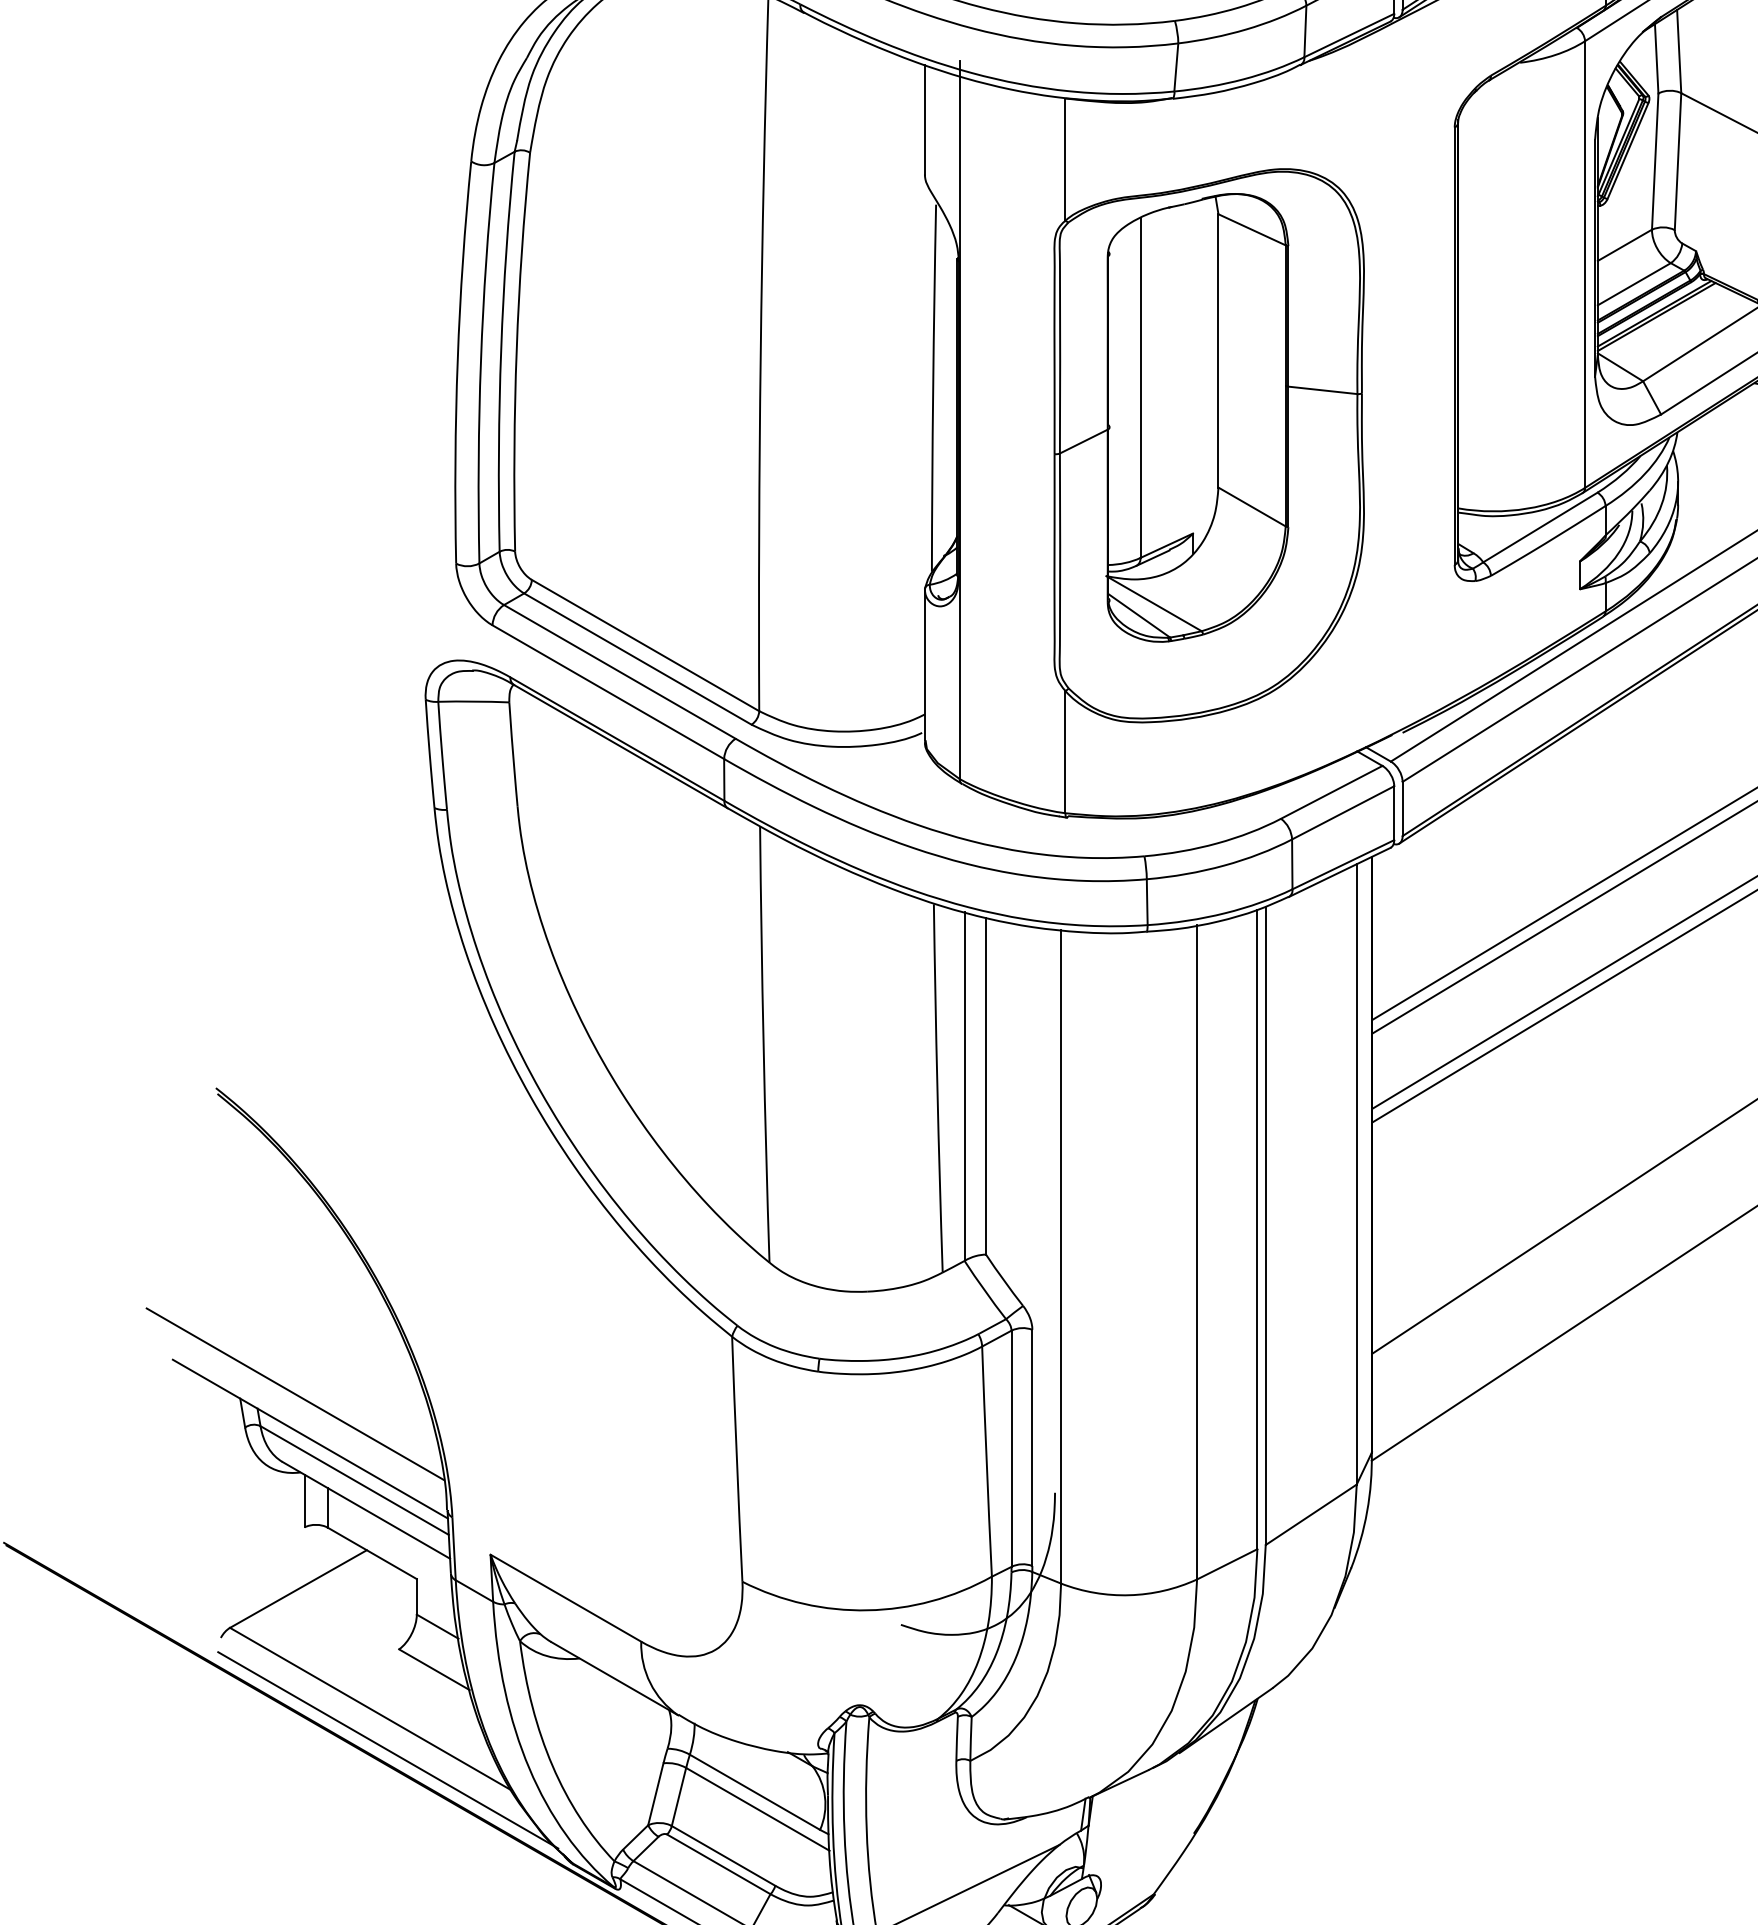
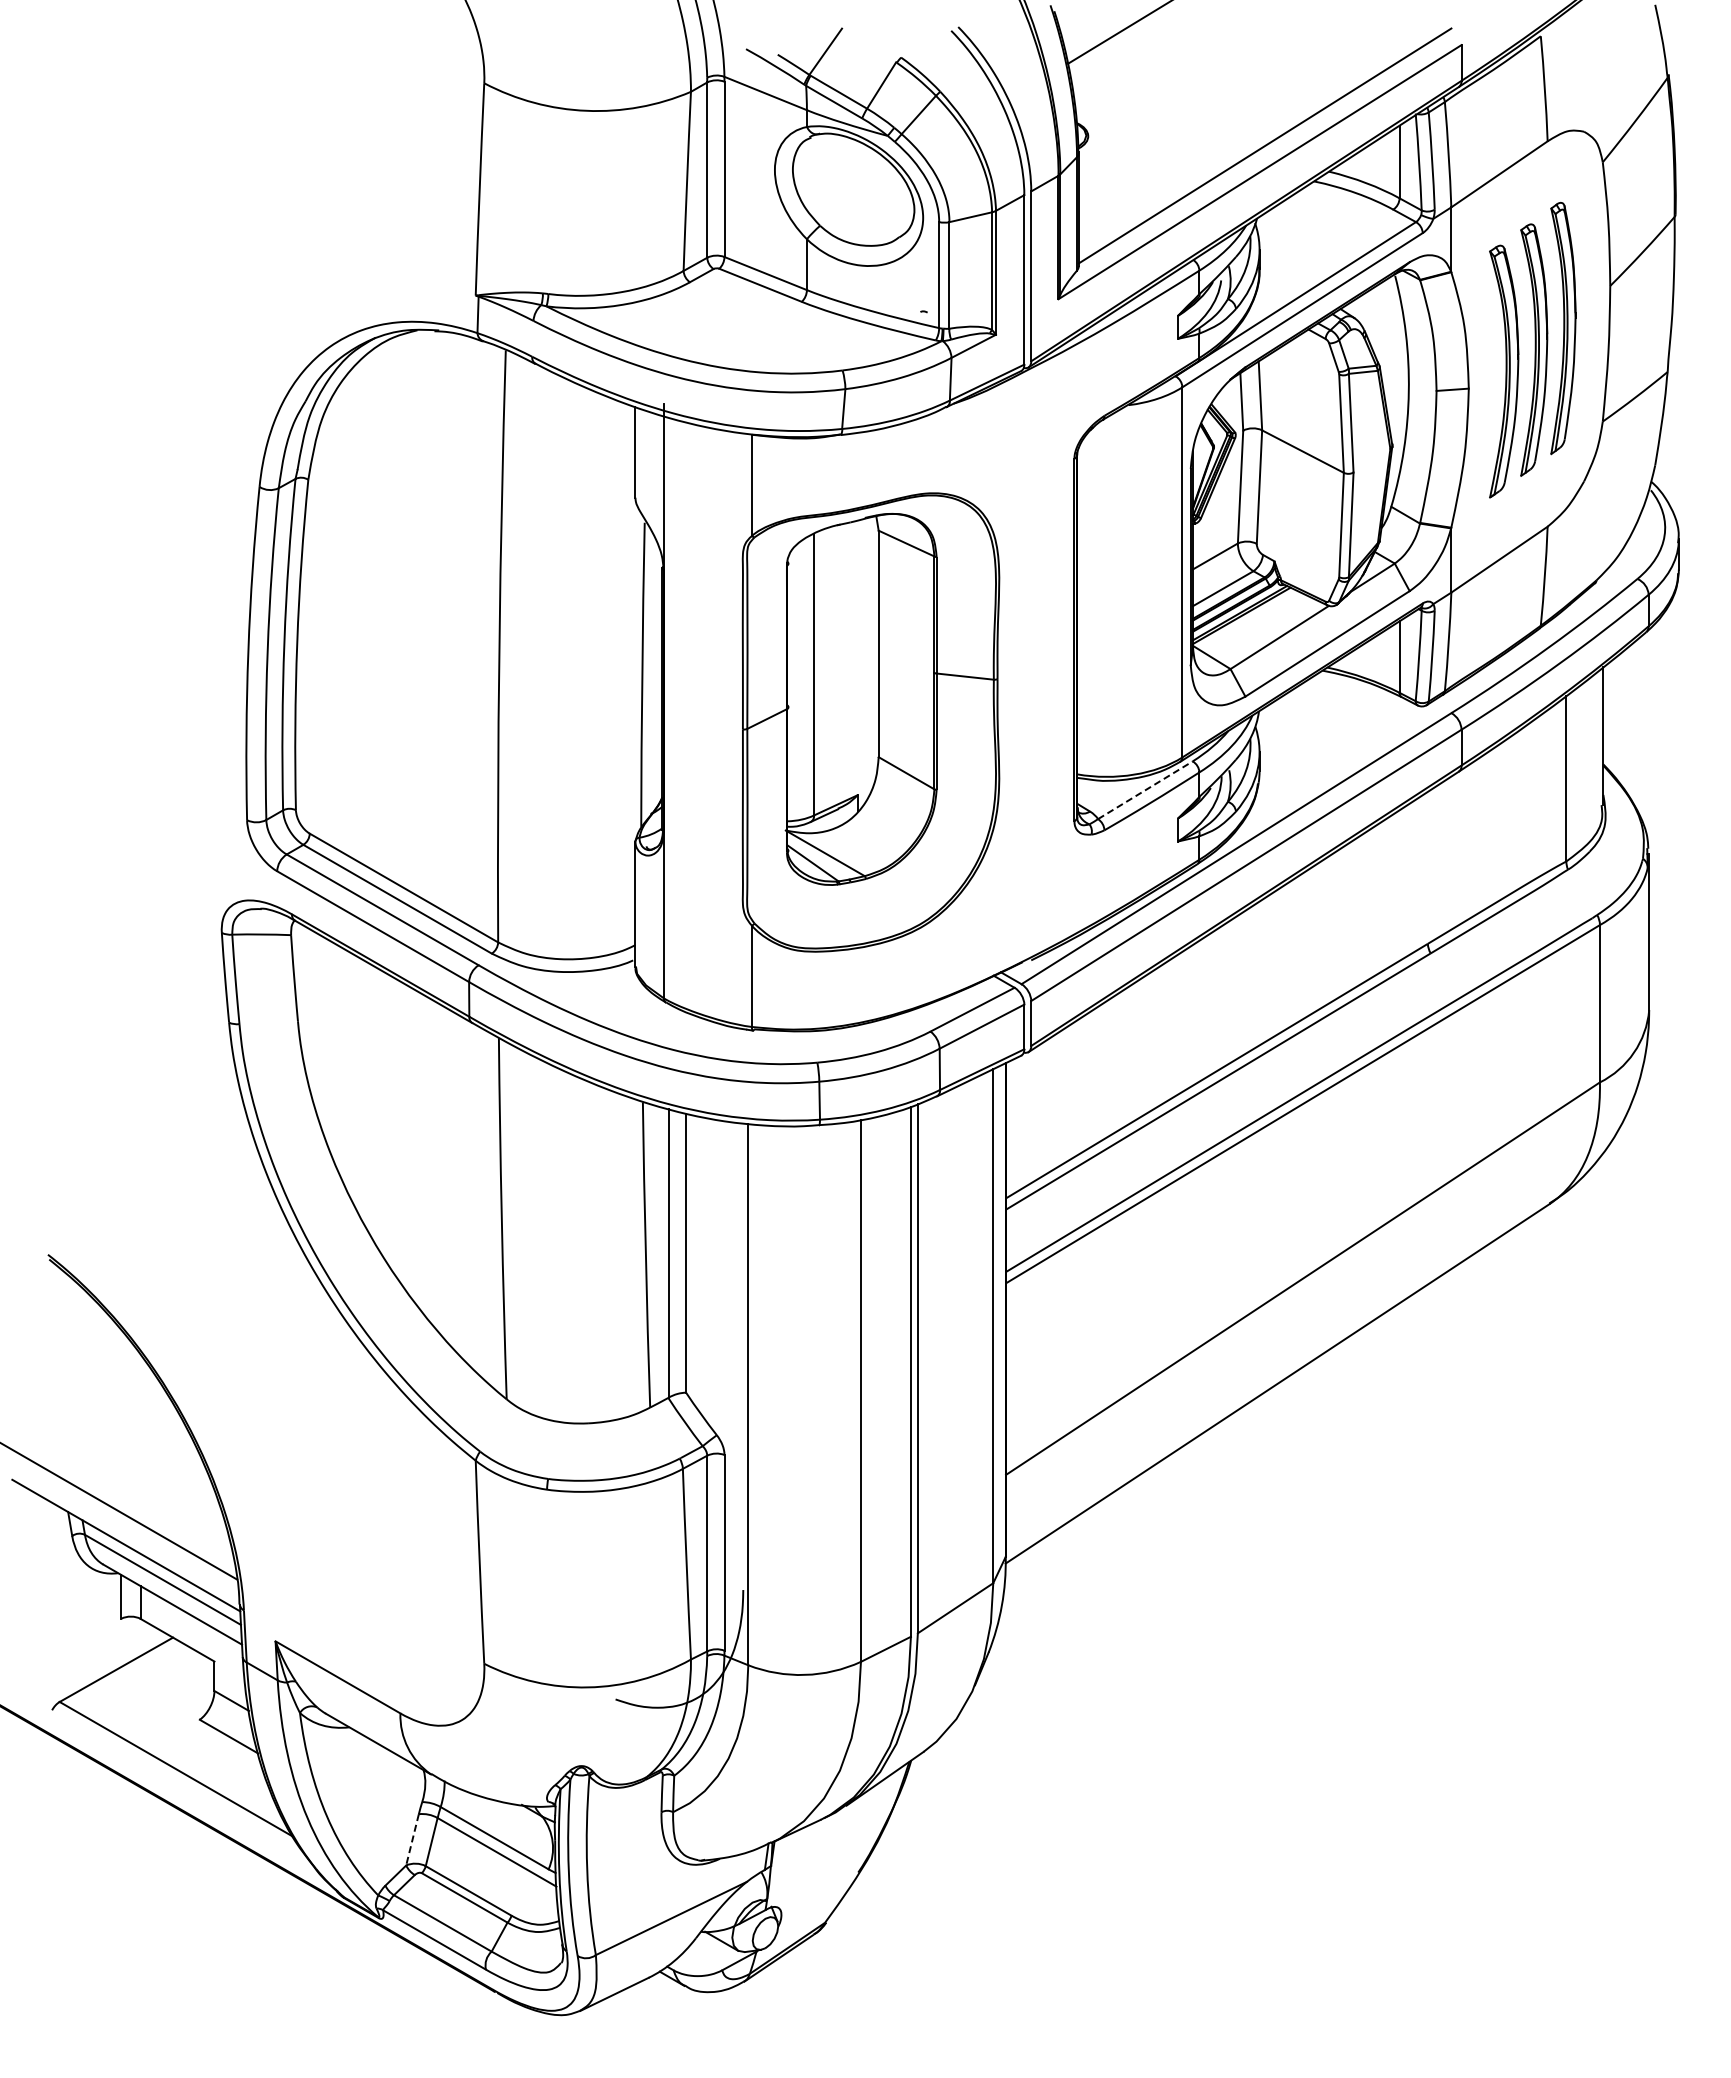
line: (1540, 527) -> (1145, 790), solid -> dashed
line: (387, 1750) -> (190, 1803), removed
line: (655, 1795) -> (412, 1840), solid -> dashed

